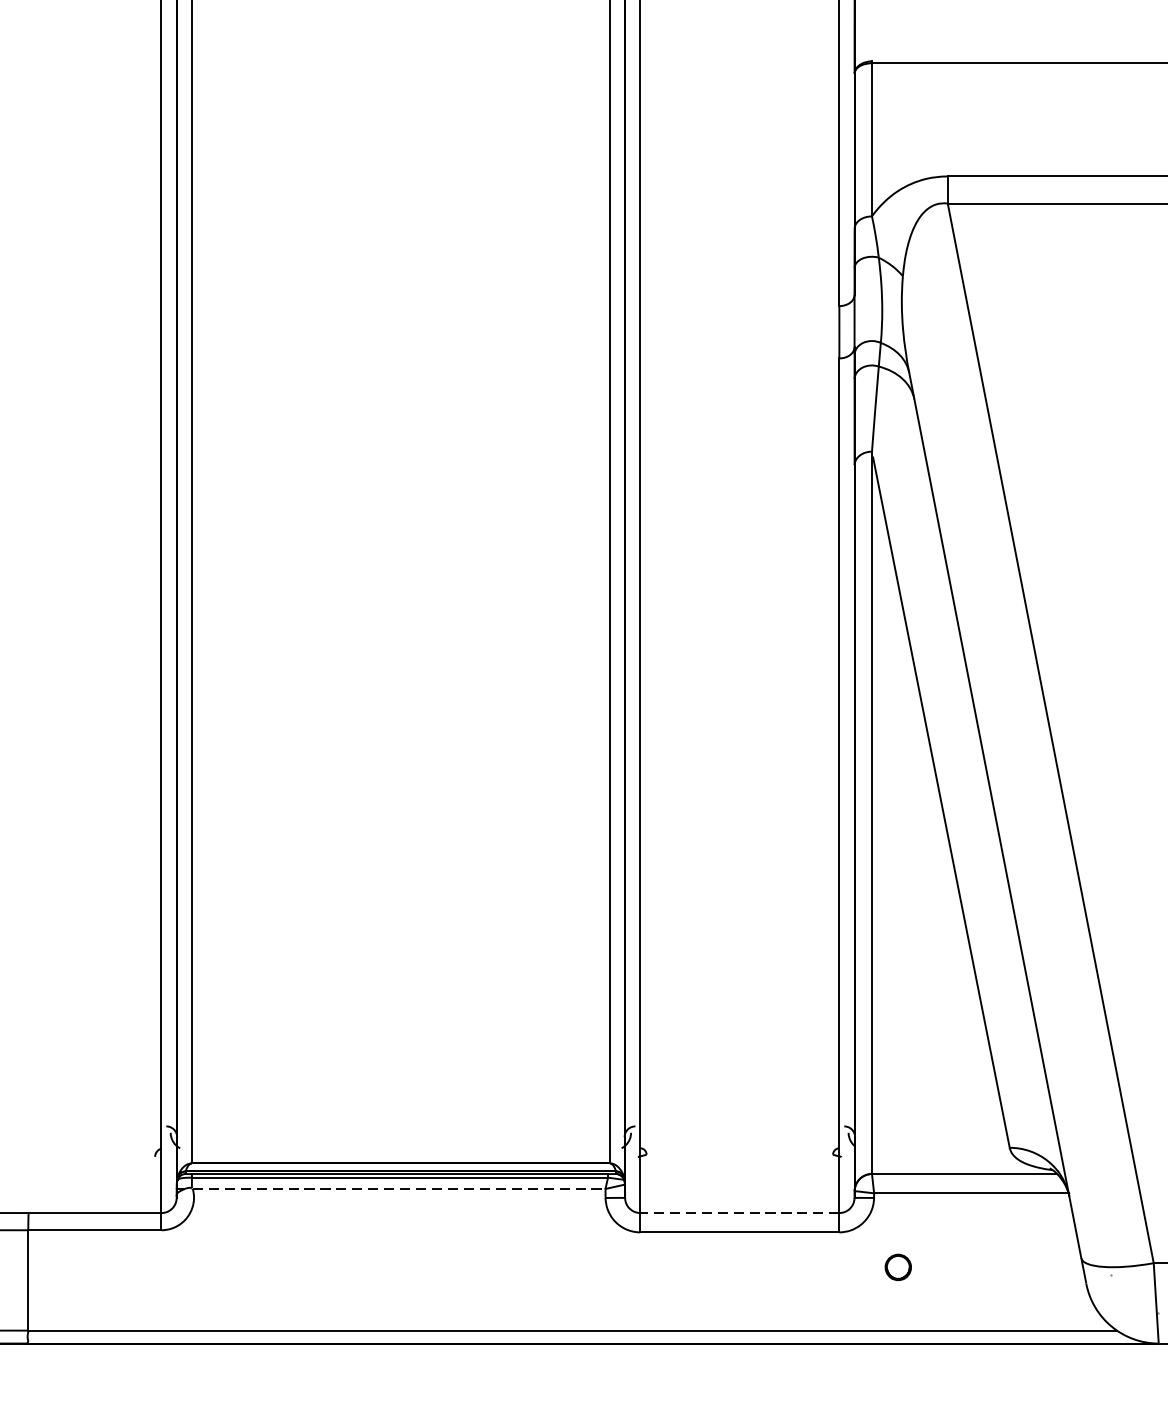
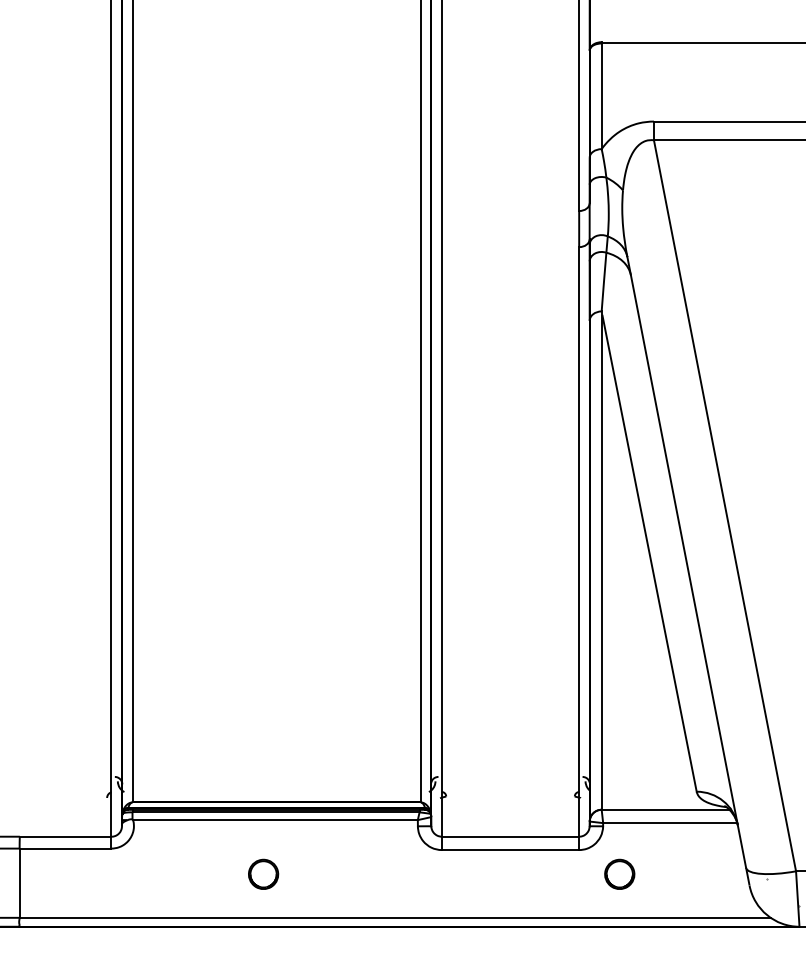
line: (399, 1189) -> (275, 820), dashed -> solid
line: (739, 1212) -> (510, 836), dashed -> solid
part: (381, 1266) -> (263, 873), added
part: (897, 1266) -> (619, 873), size x1.67

